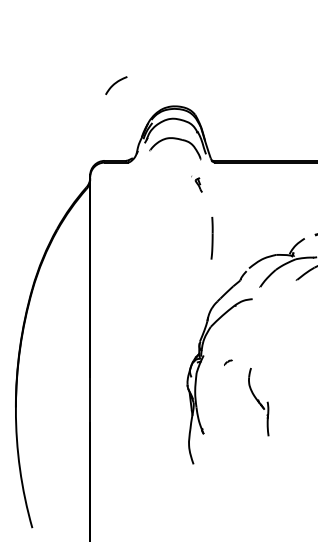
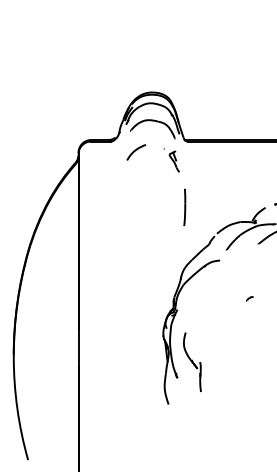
curve: (115, 84) -> (135, 151), moved
part: (196, 184) -> (171, 160), size x1.67
part: (227, 362) -> (249, 298), moved
part: (258, 402) -> (192, 362), moved

